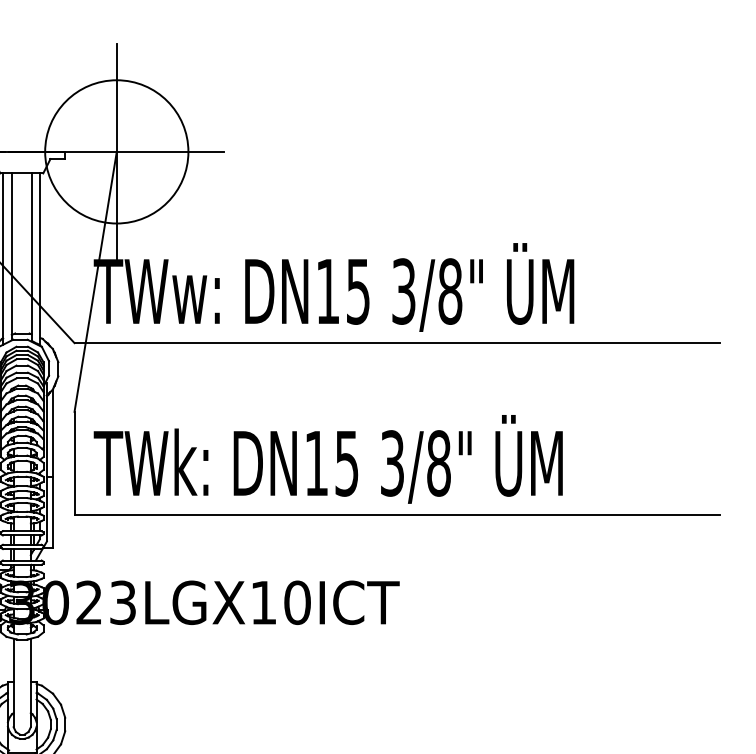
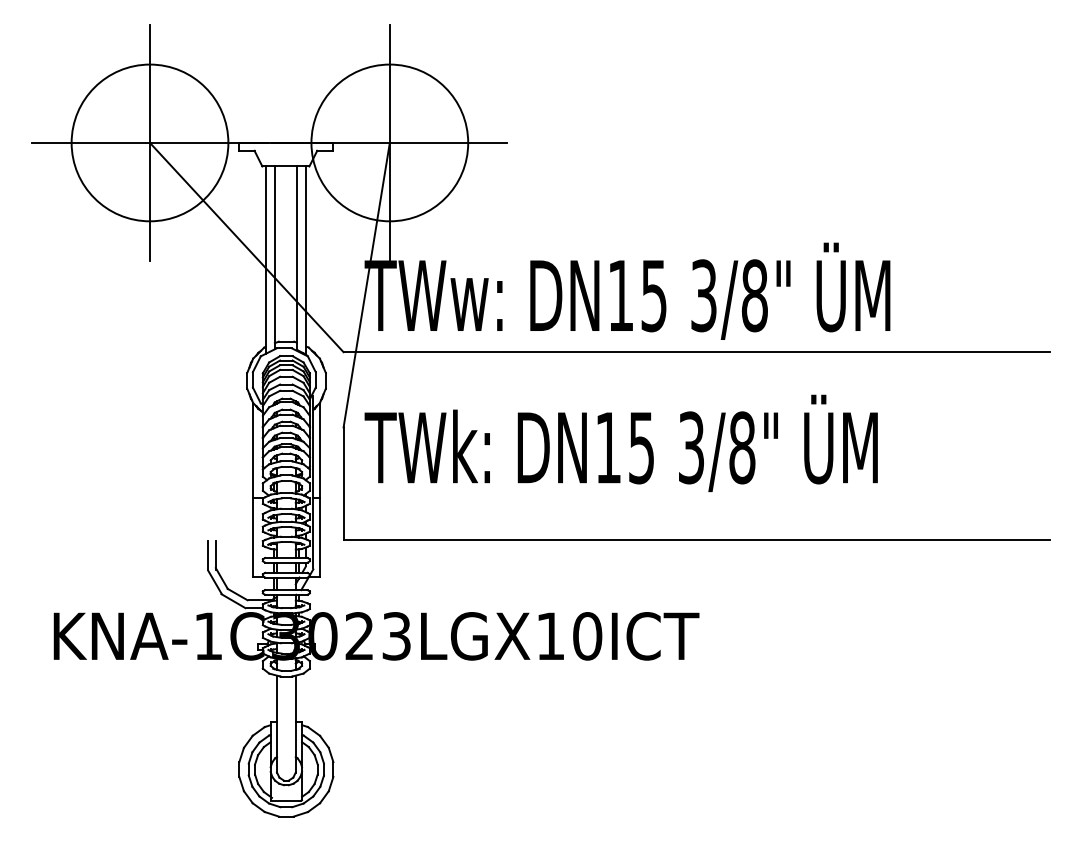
text: (327, 458) -> (620, 442), moved

